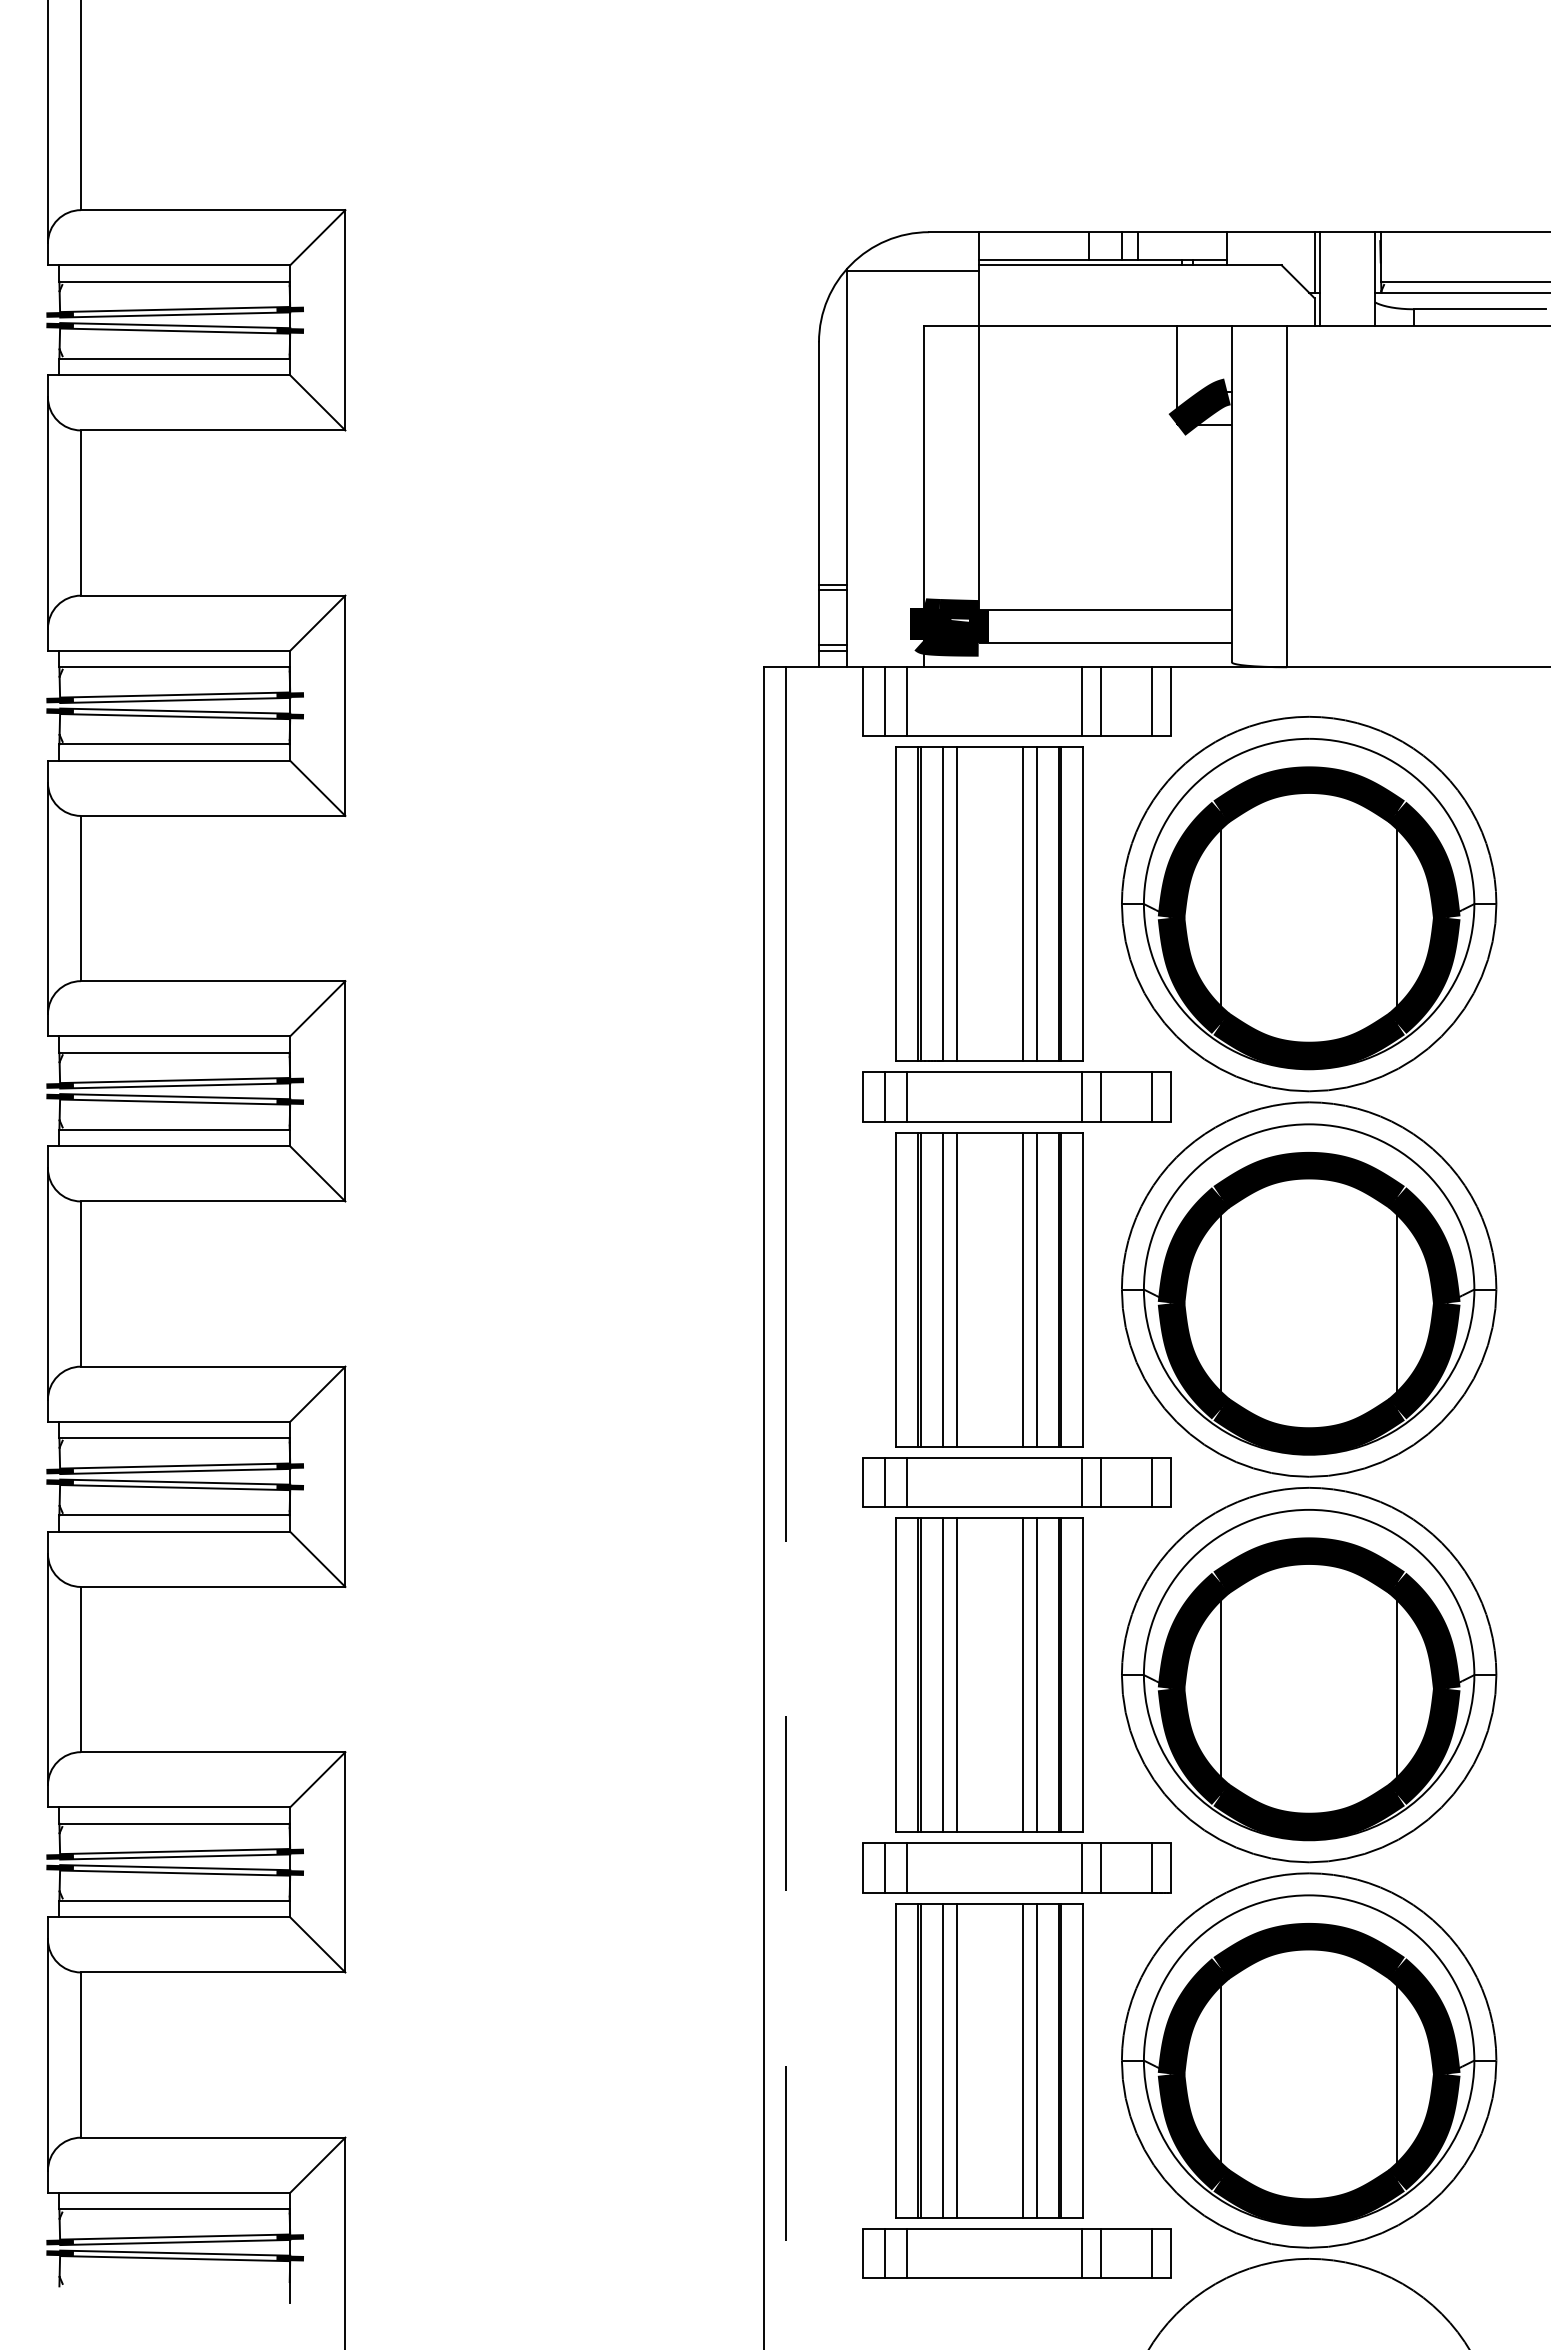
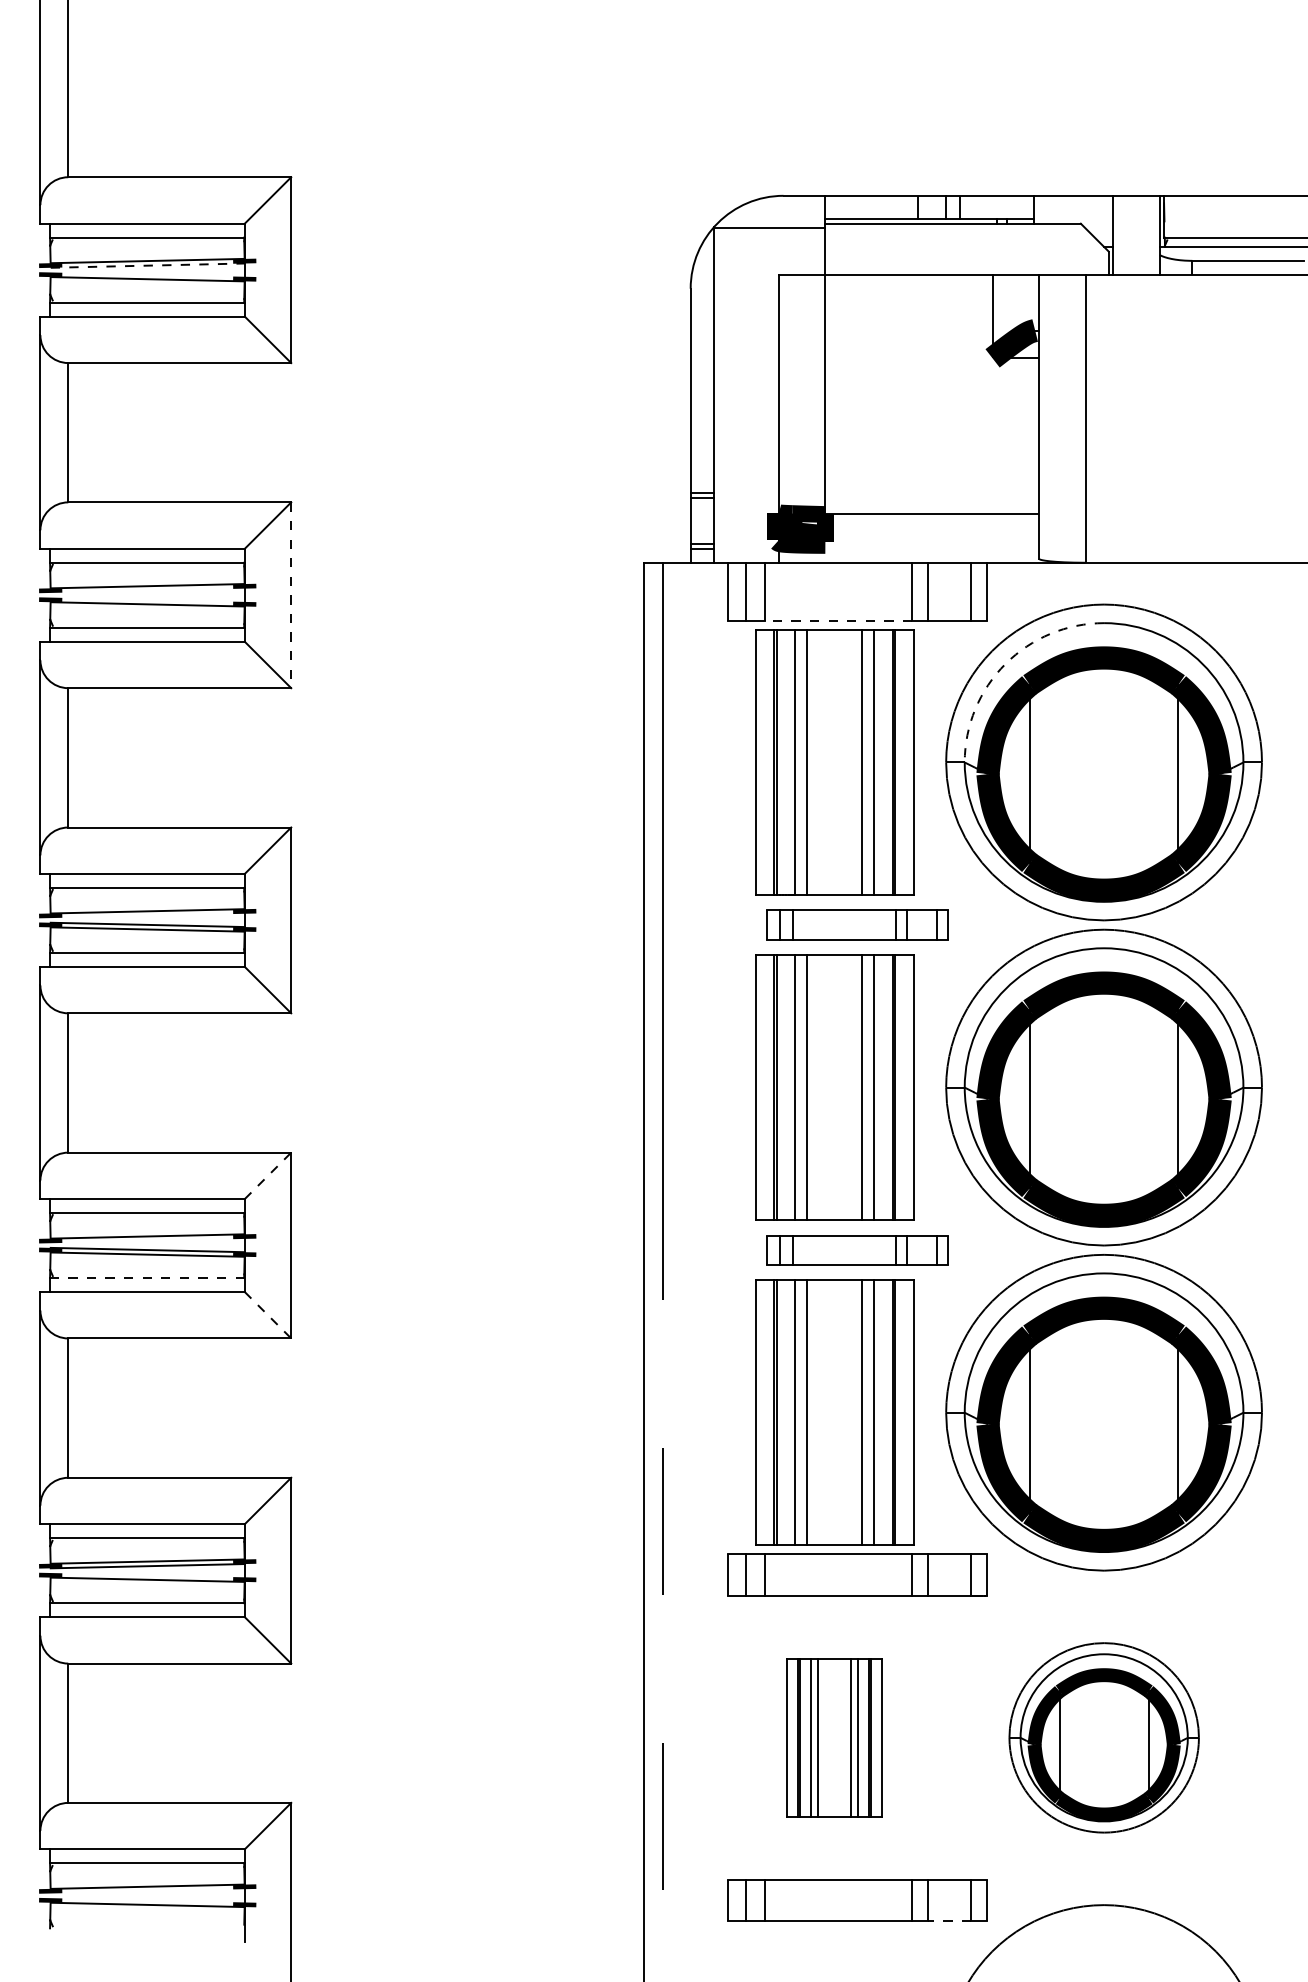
line: (1314, 262) -> (1108, 221), removed
line: (175, 314) -> (147, 265), solid -> dashed
line: (175, 325) -> (147, 274), removed
line: (1105, 642) -> (932, 541), removed
line: (175, 700) -> (147, 590), removed
line: (345, 706) -> (291, 595), solid -> dashed
line: (175, 710) -> (147, 599), removed
line: (993, 736) -> (837, 621), solid -> dashed
arc: (1192, 787) -> (1005, 664), solid -> dashed
line: (175, 1085) -> (147, 915), removed
part: (1016, 1096) -> (857, 924), size x0.7
line: (317, 1394) -> (267, 1176), solid -> dashed
line: (175, 1471) -> (147, 1241), removed
part: (1016, 1482) -> (857, 1250), size x0.7
line: (174, 1515) -> (147, 1278), solid -> dashed
line: (317, 1559) -> (267, 1315), solid -> dashed
line: (175, 1867) -> (147, 1575), removed
part: (989, 2060) -> (834, 1737), size x0.6
part: (1309, 2060) -> (1104, 1737), size x0.6
line: (175, 2242) -> (147, 1891), removed
line: (175, 2252) -> (147, 1899), removed
line: (1125, 2278) -> (949, 1921), solid -> dashed

